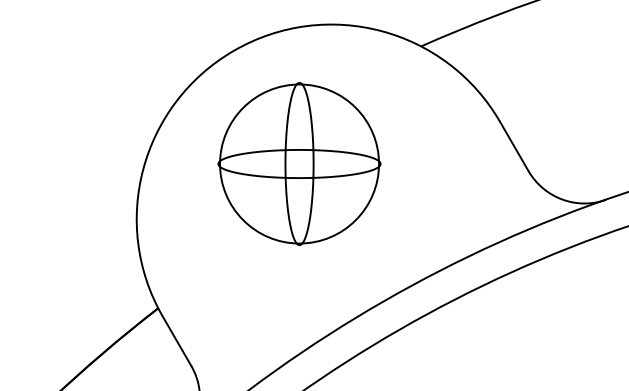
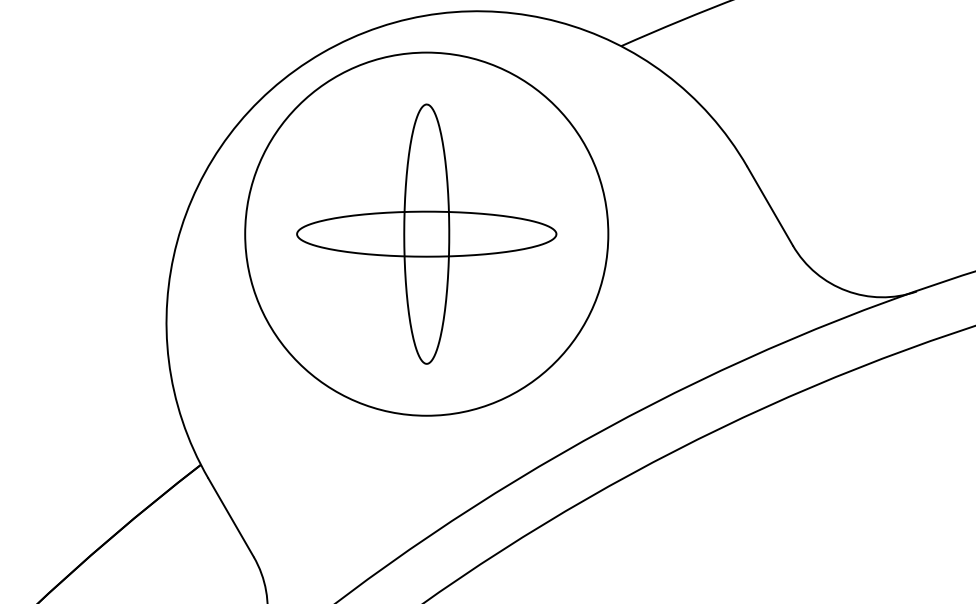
circle: (299, 163) -> (426, 233), size x1.43

